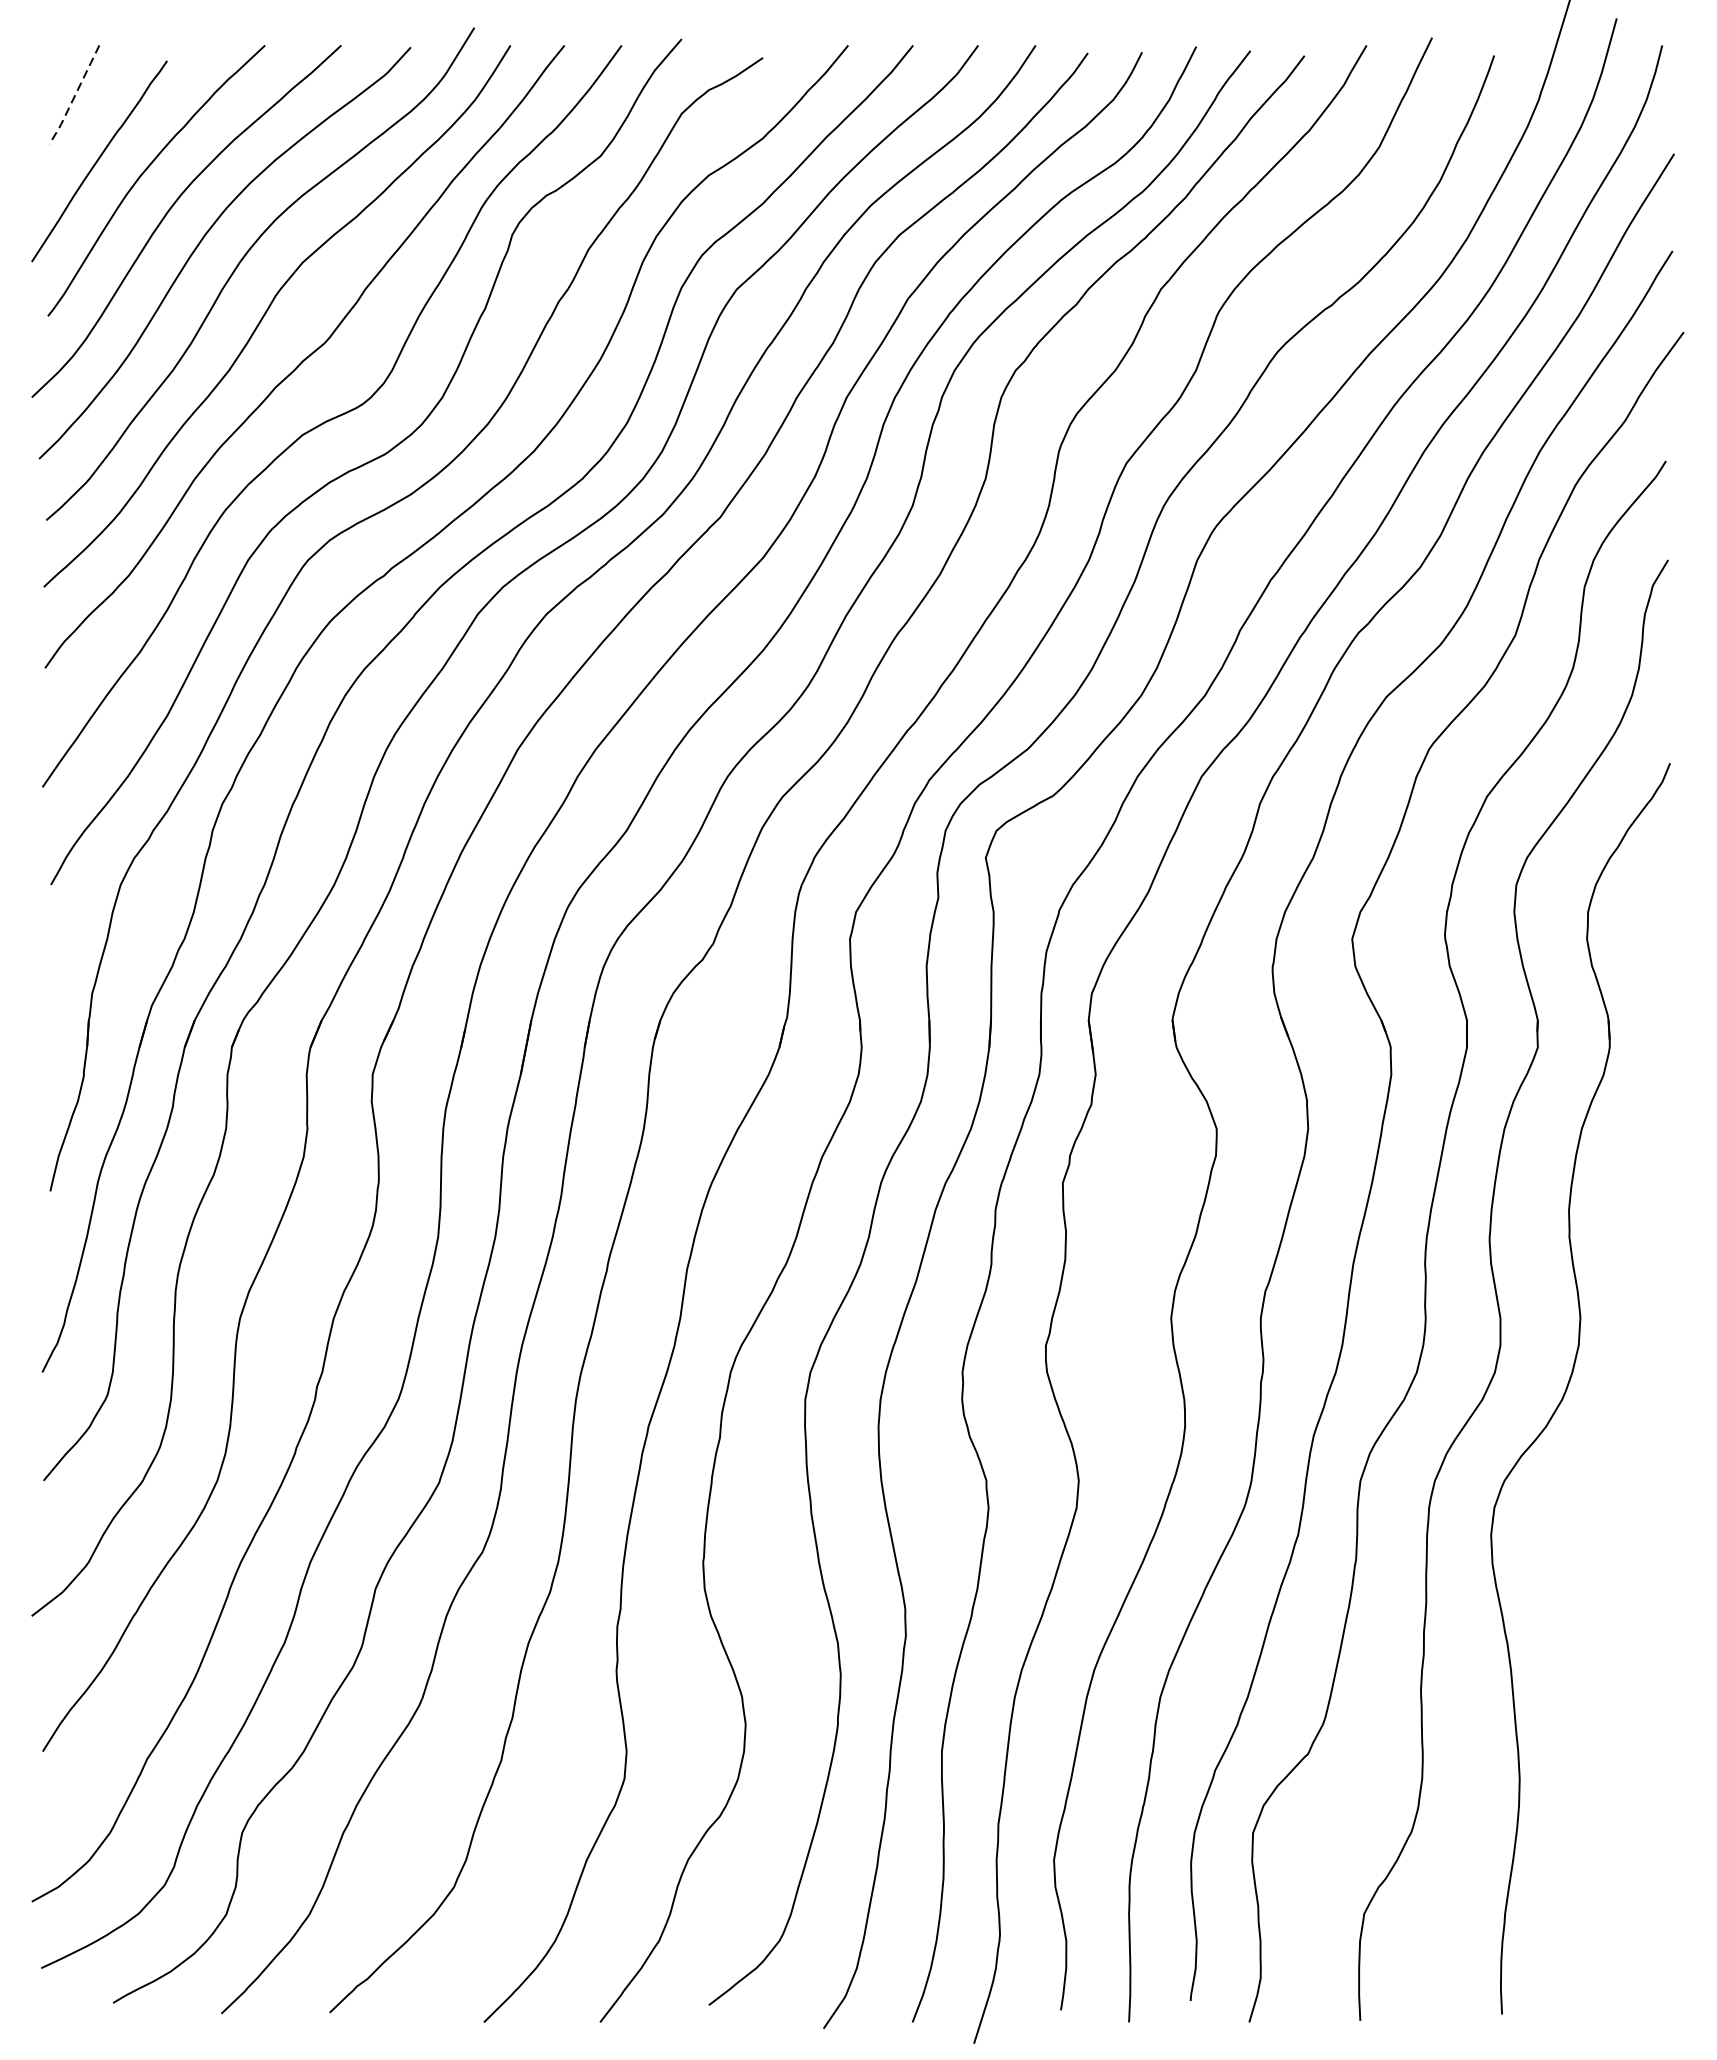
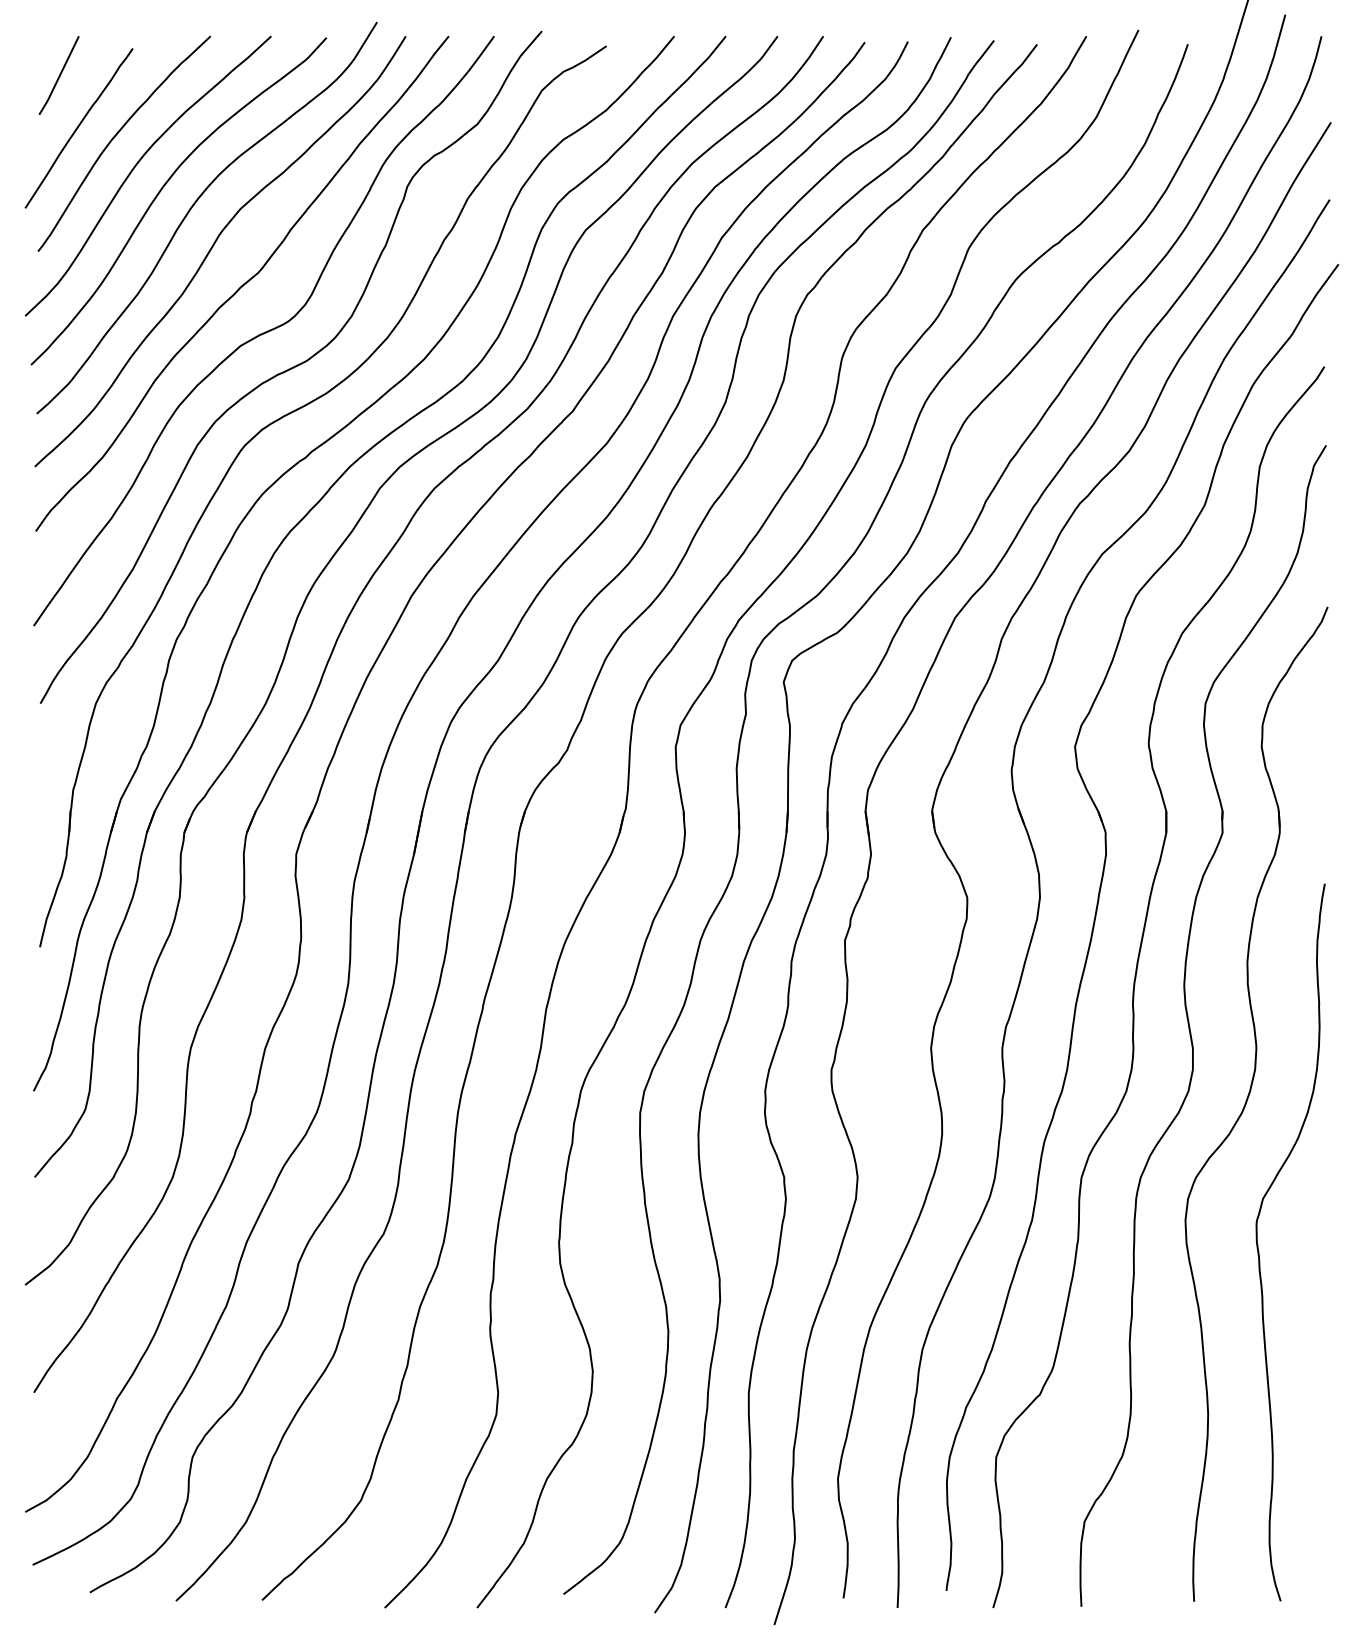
line: (73, 97) -> (58, 77), dashed -> solid
curve: (1582, 1565) -> (1258, 1244), added

